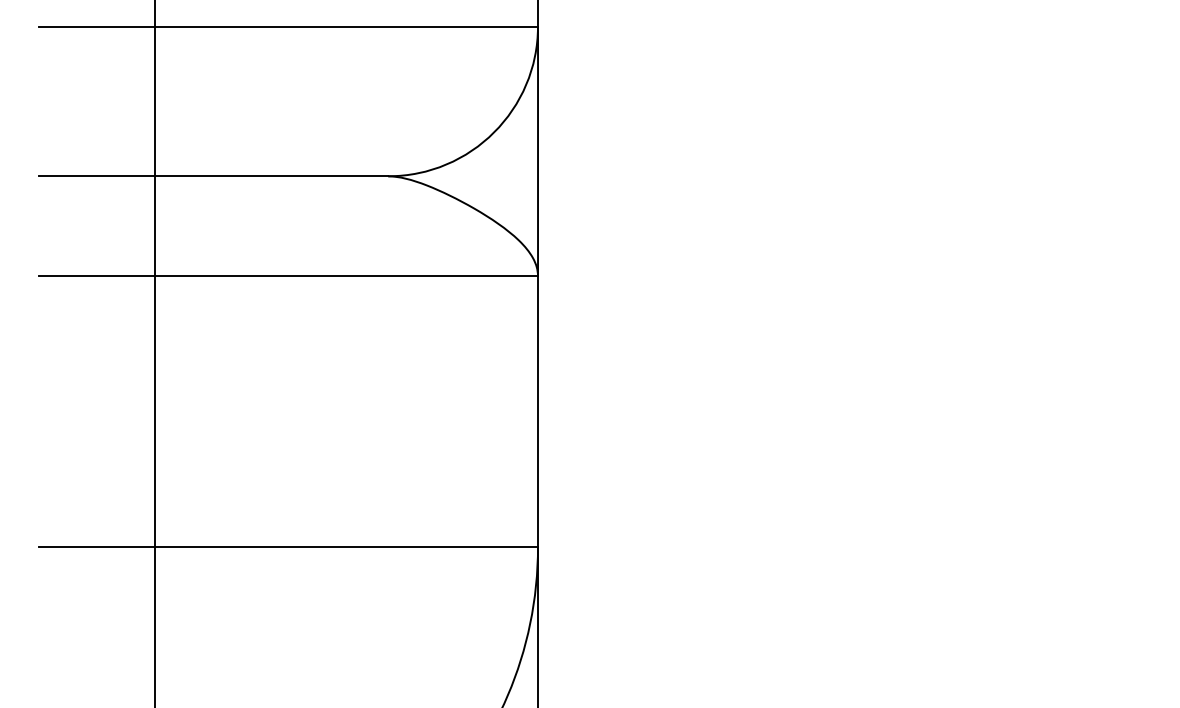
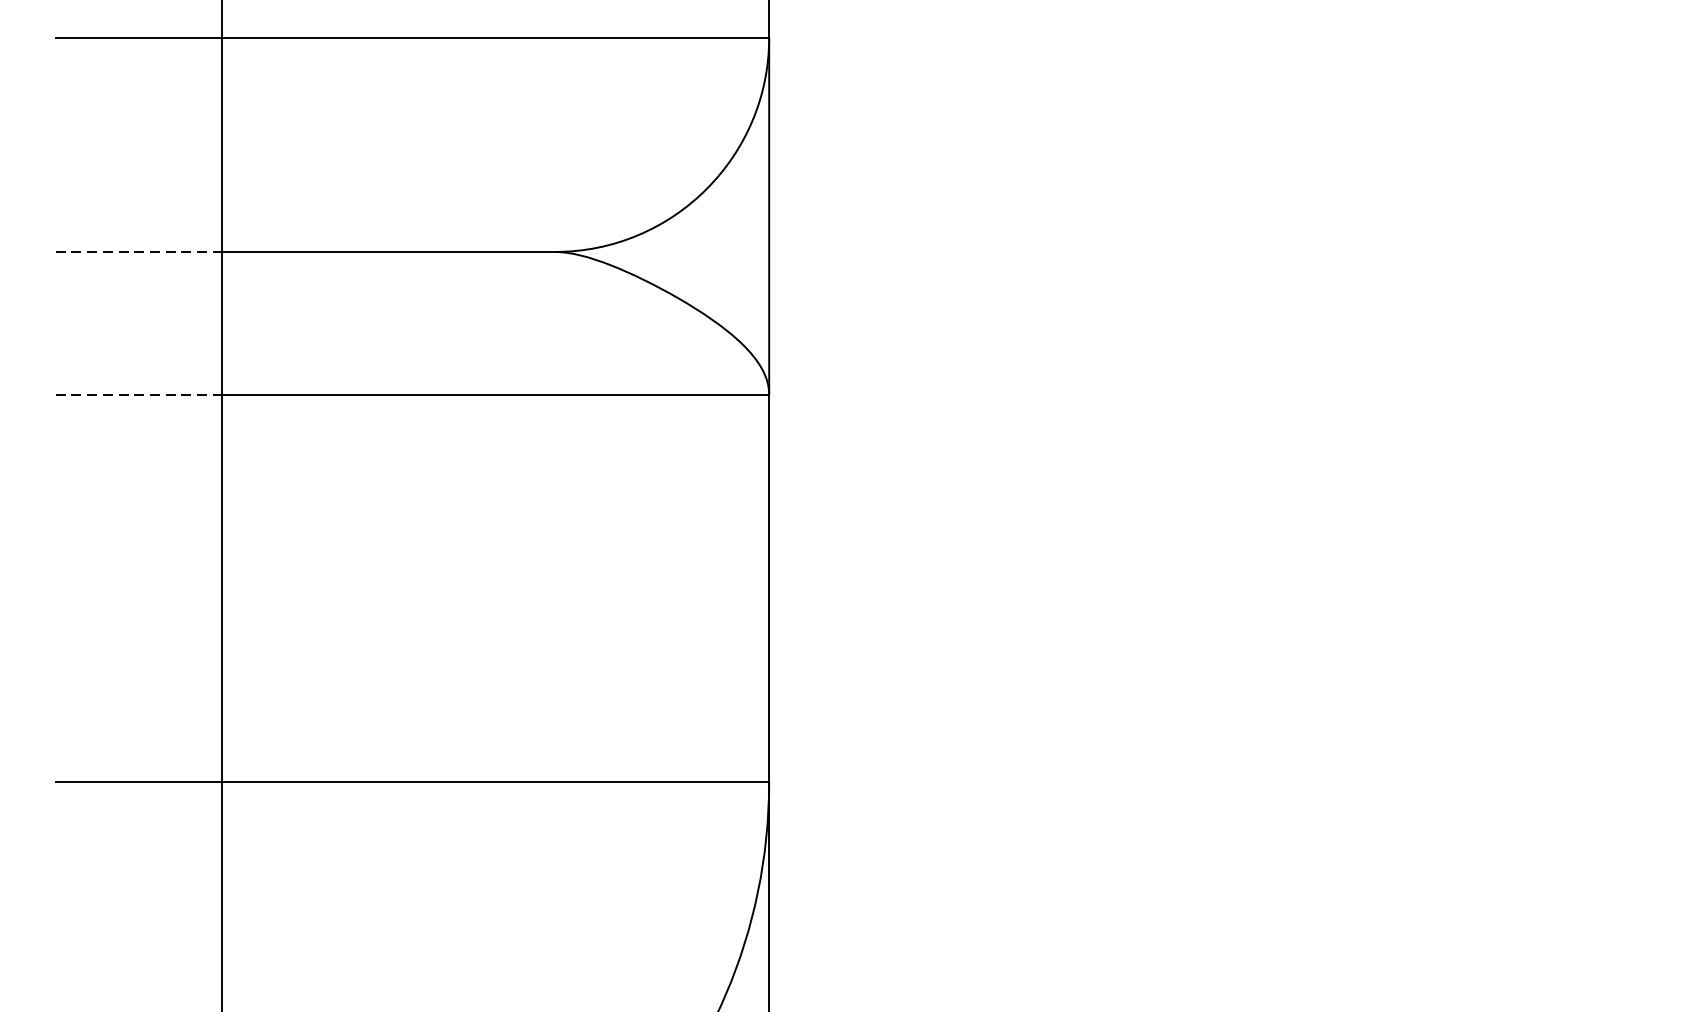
line: (97, 176) -> (139, 252), solid -> dashed
line: (97, 276) -> (139, 395), solid -> dashed

